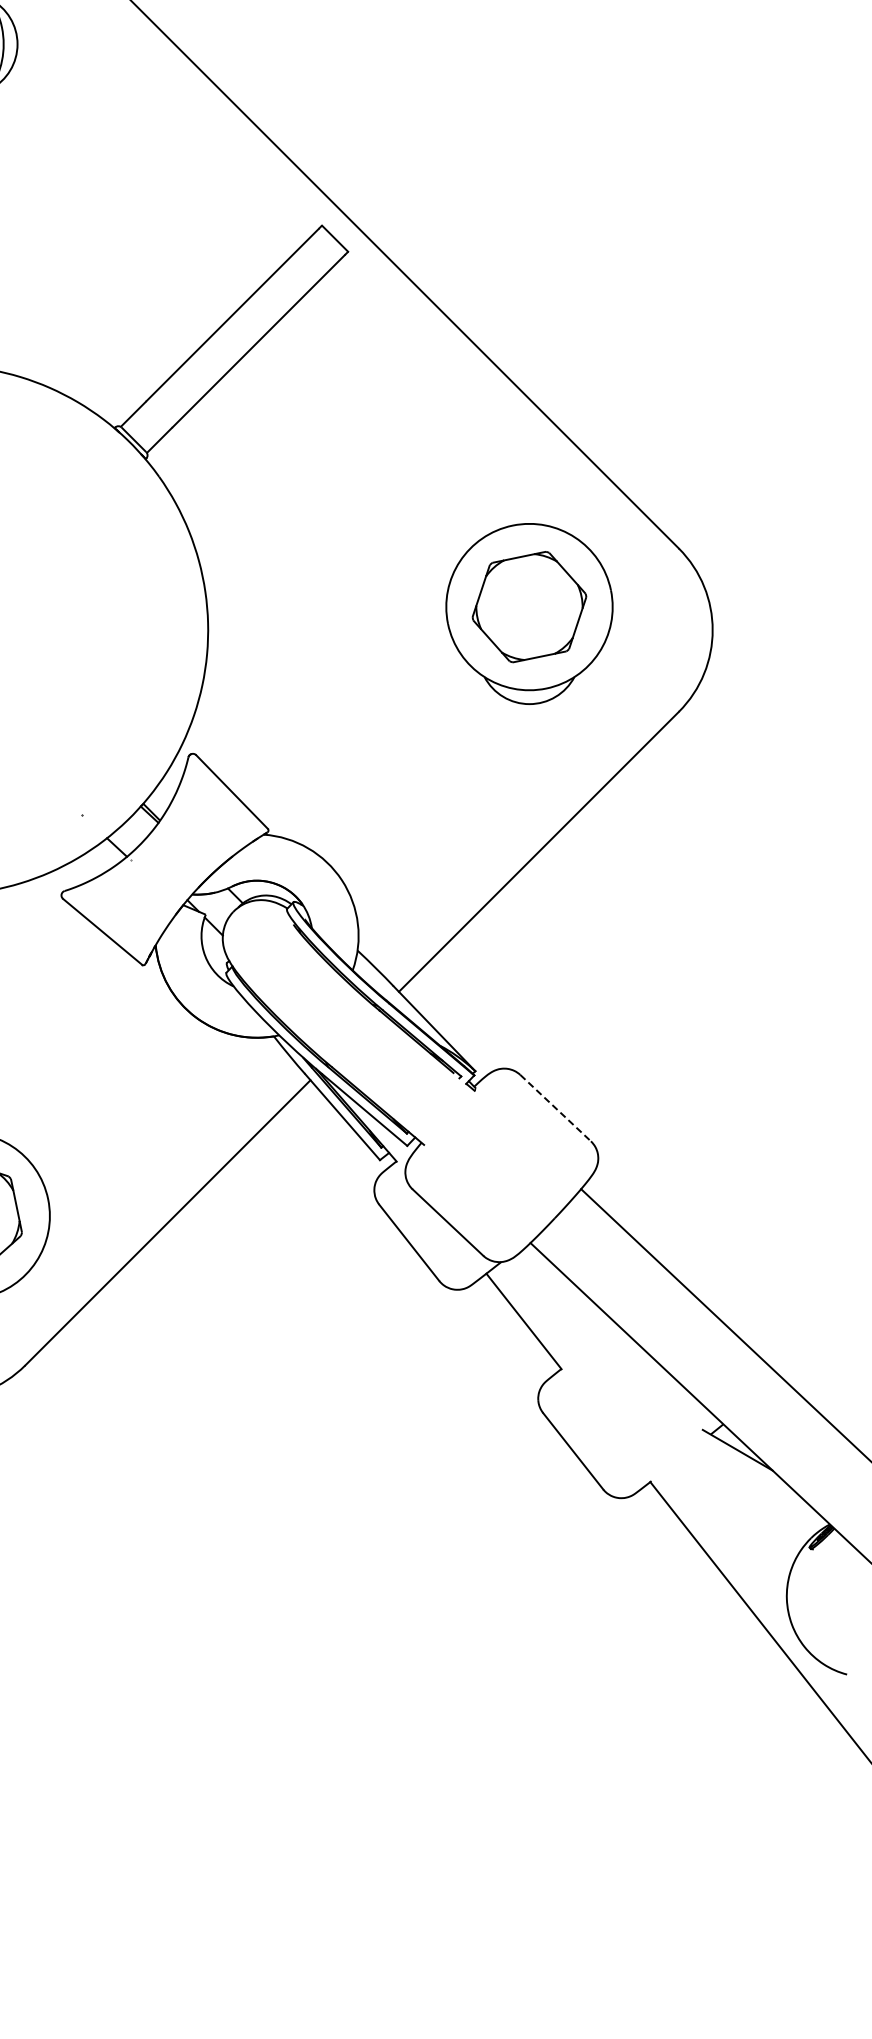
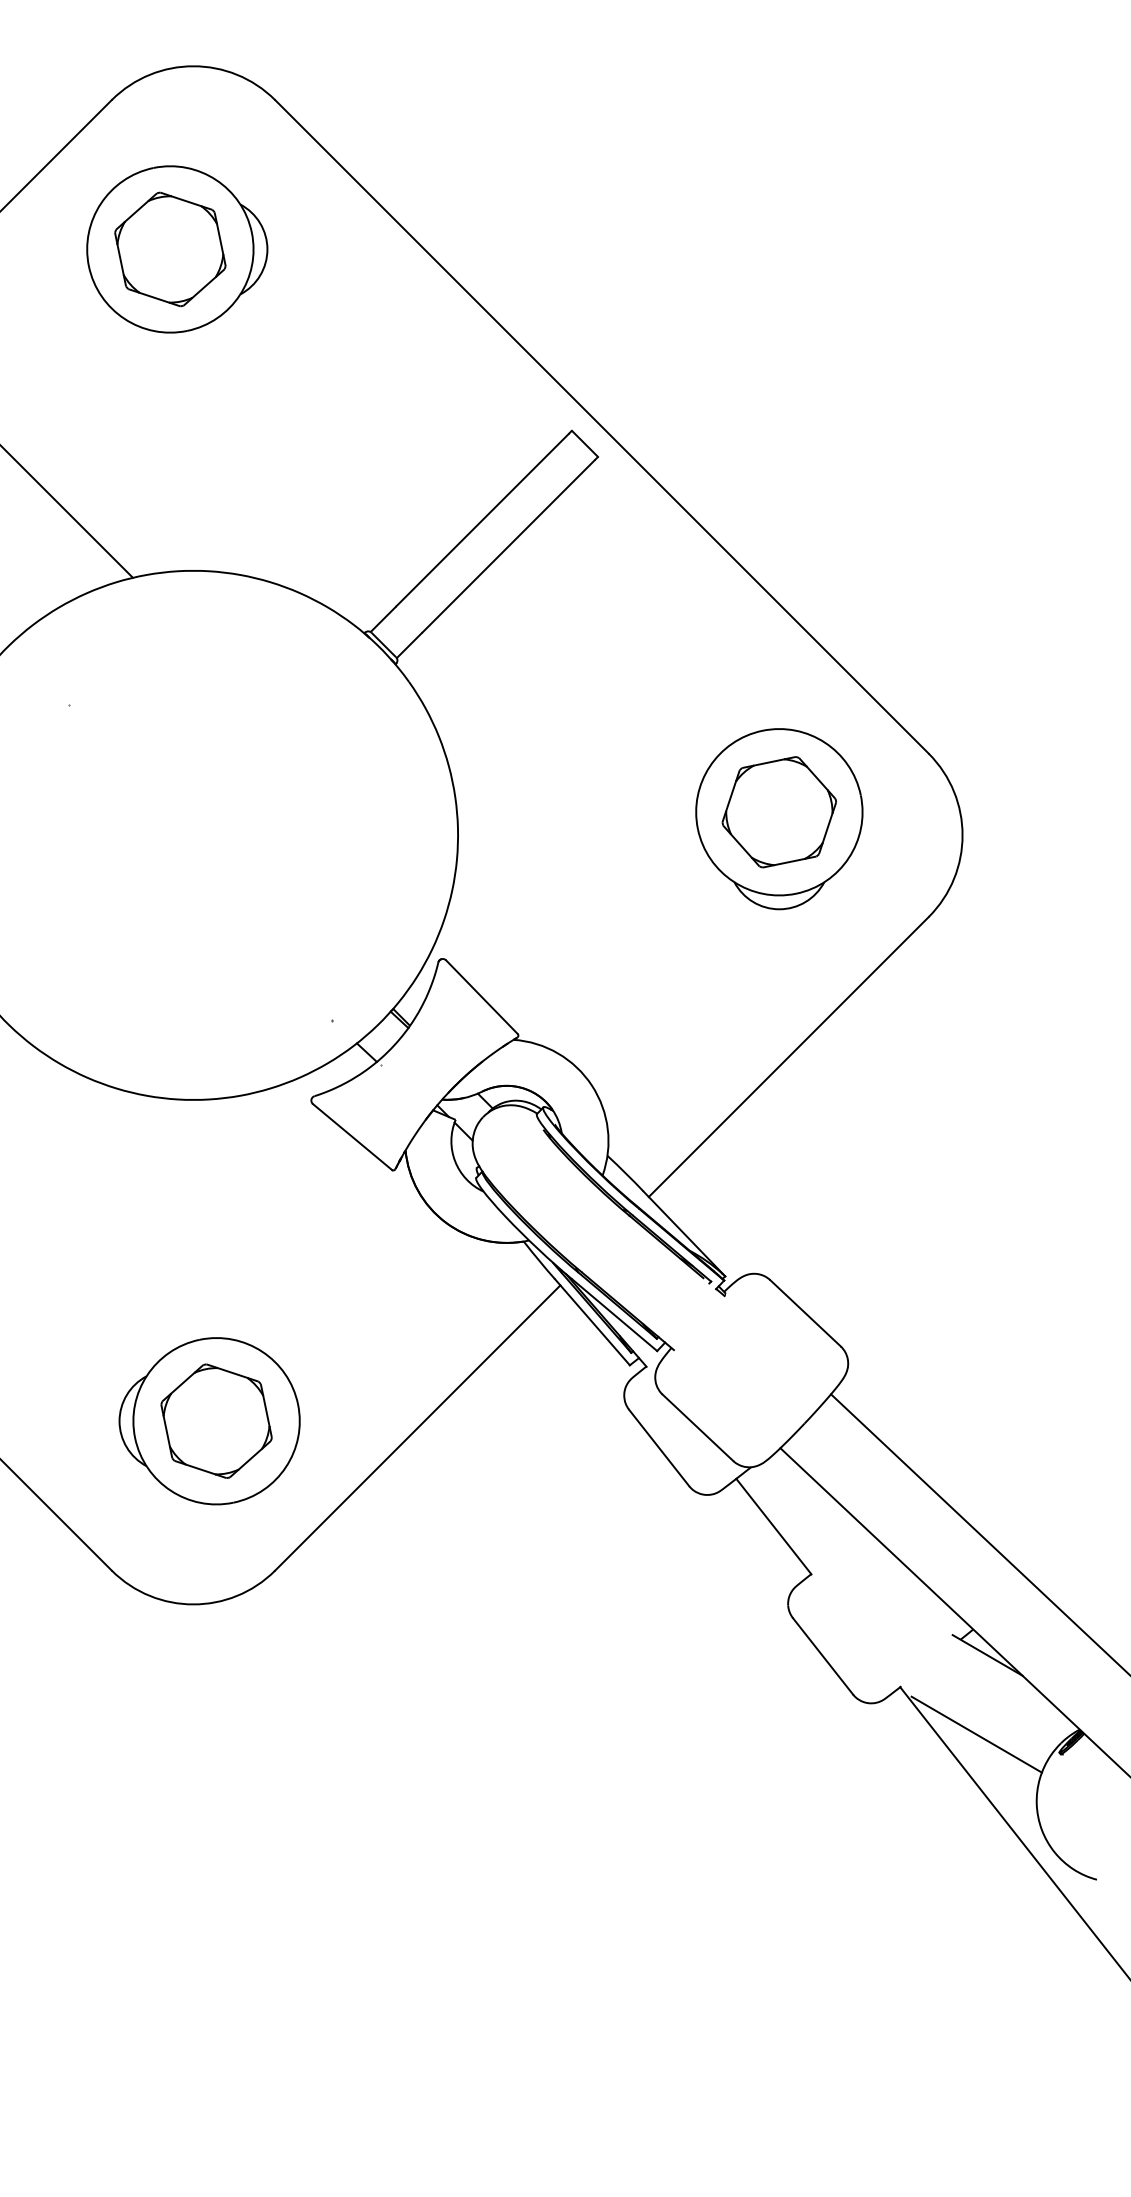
line: (555, 1108) -> (805, 1313), dashed -> solid
line: (726, 1529) -> (976, 1734), added

